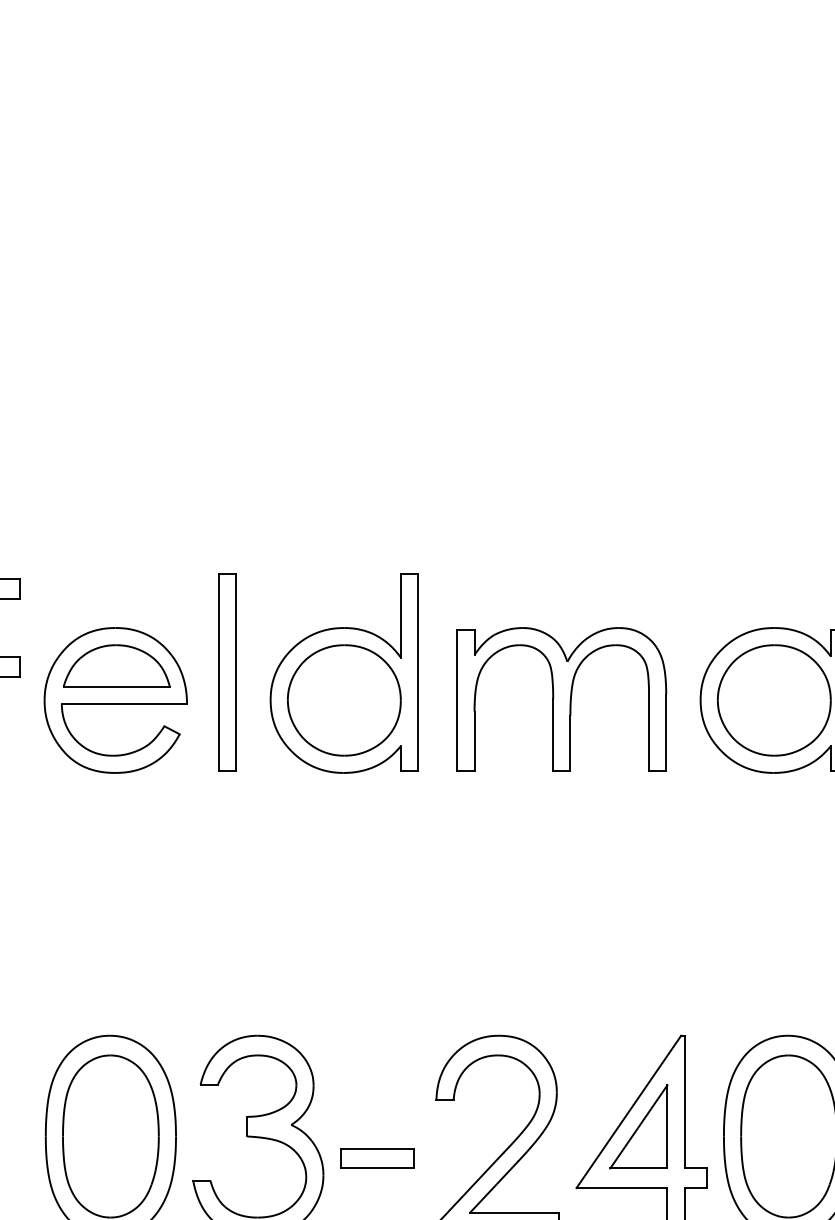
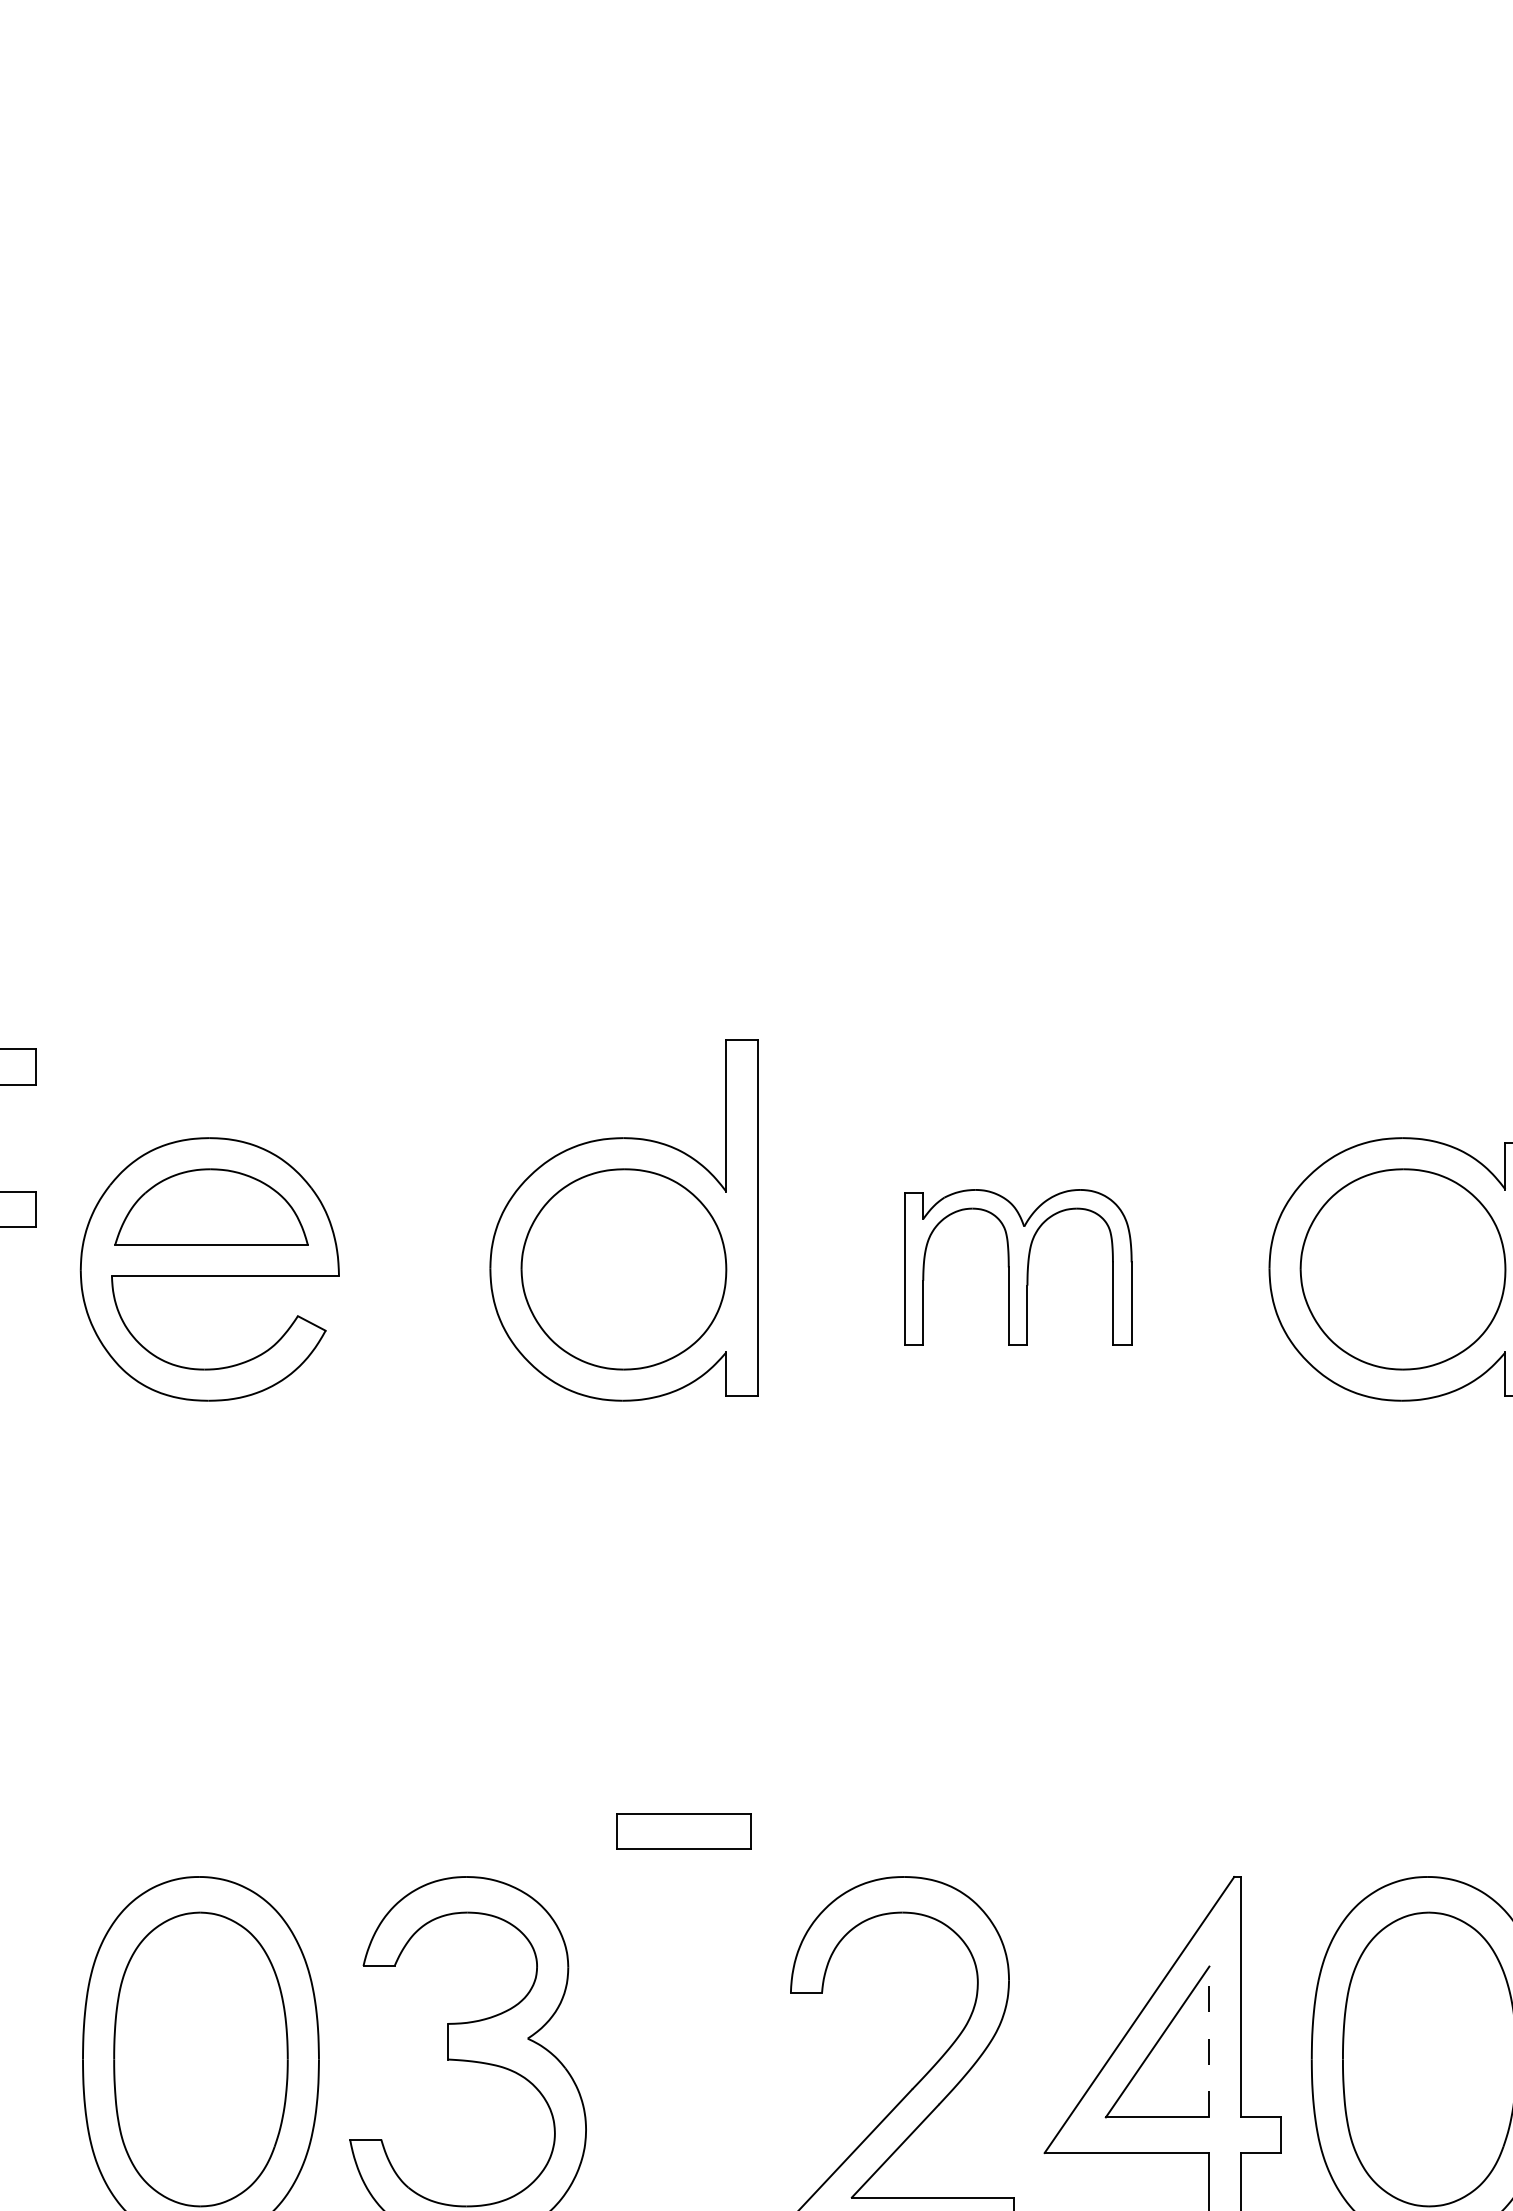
part: (227, 672) -> (412, 1218), removed
part: (561, 699) -> (1017, 1267), size x0.6
line: (667, 1126) -> (1209, 2041), solid -> dashed
part: (377, 1158) -> (684, 1831), moved

